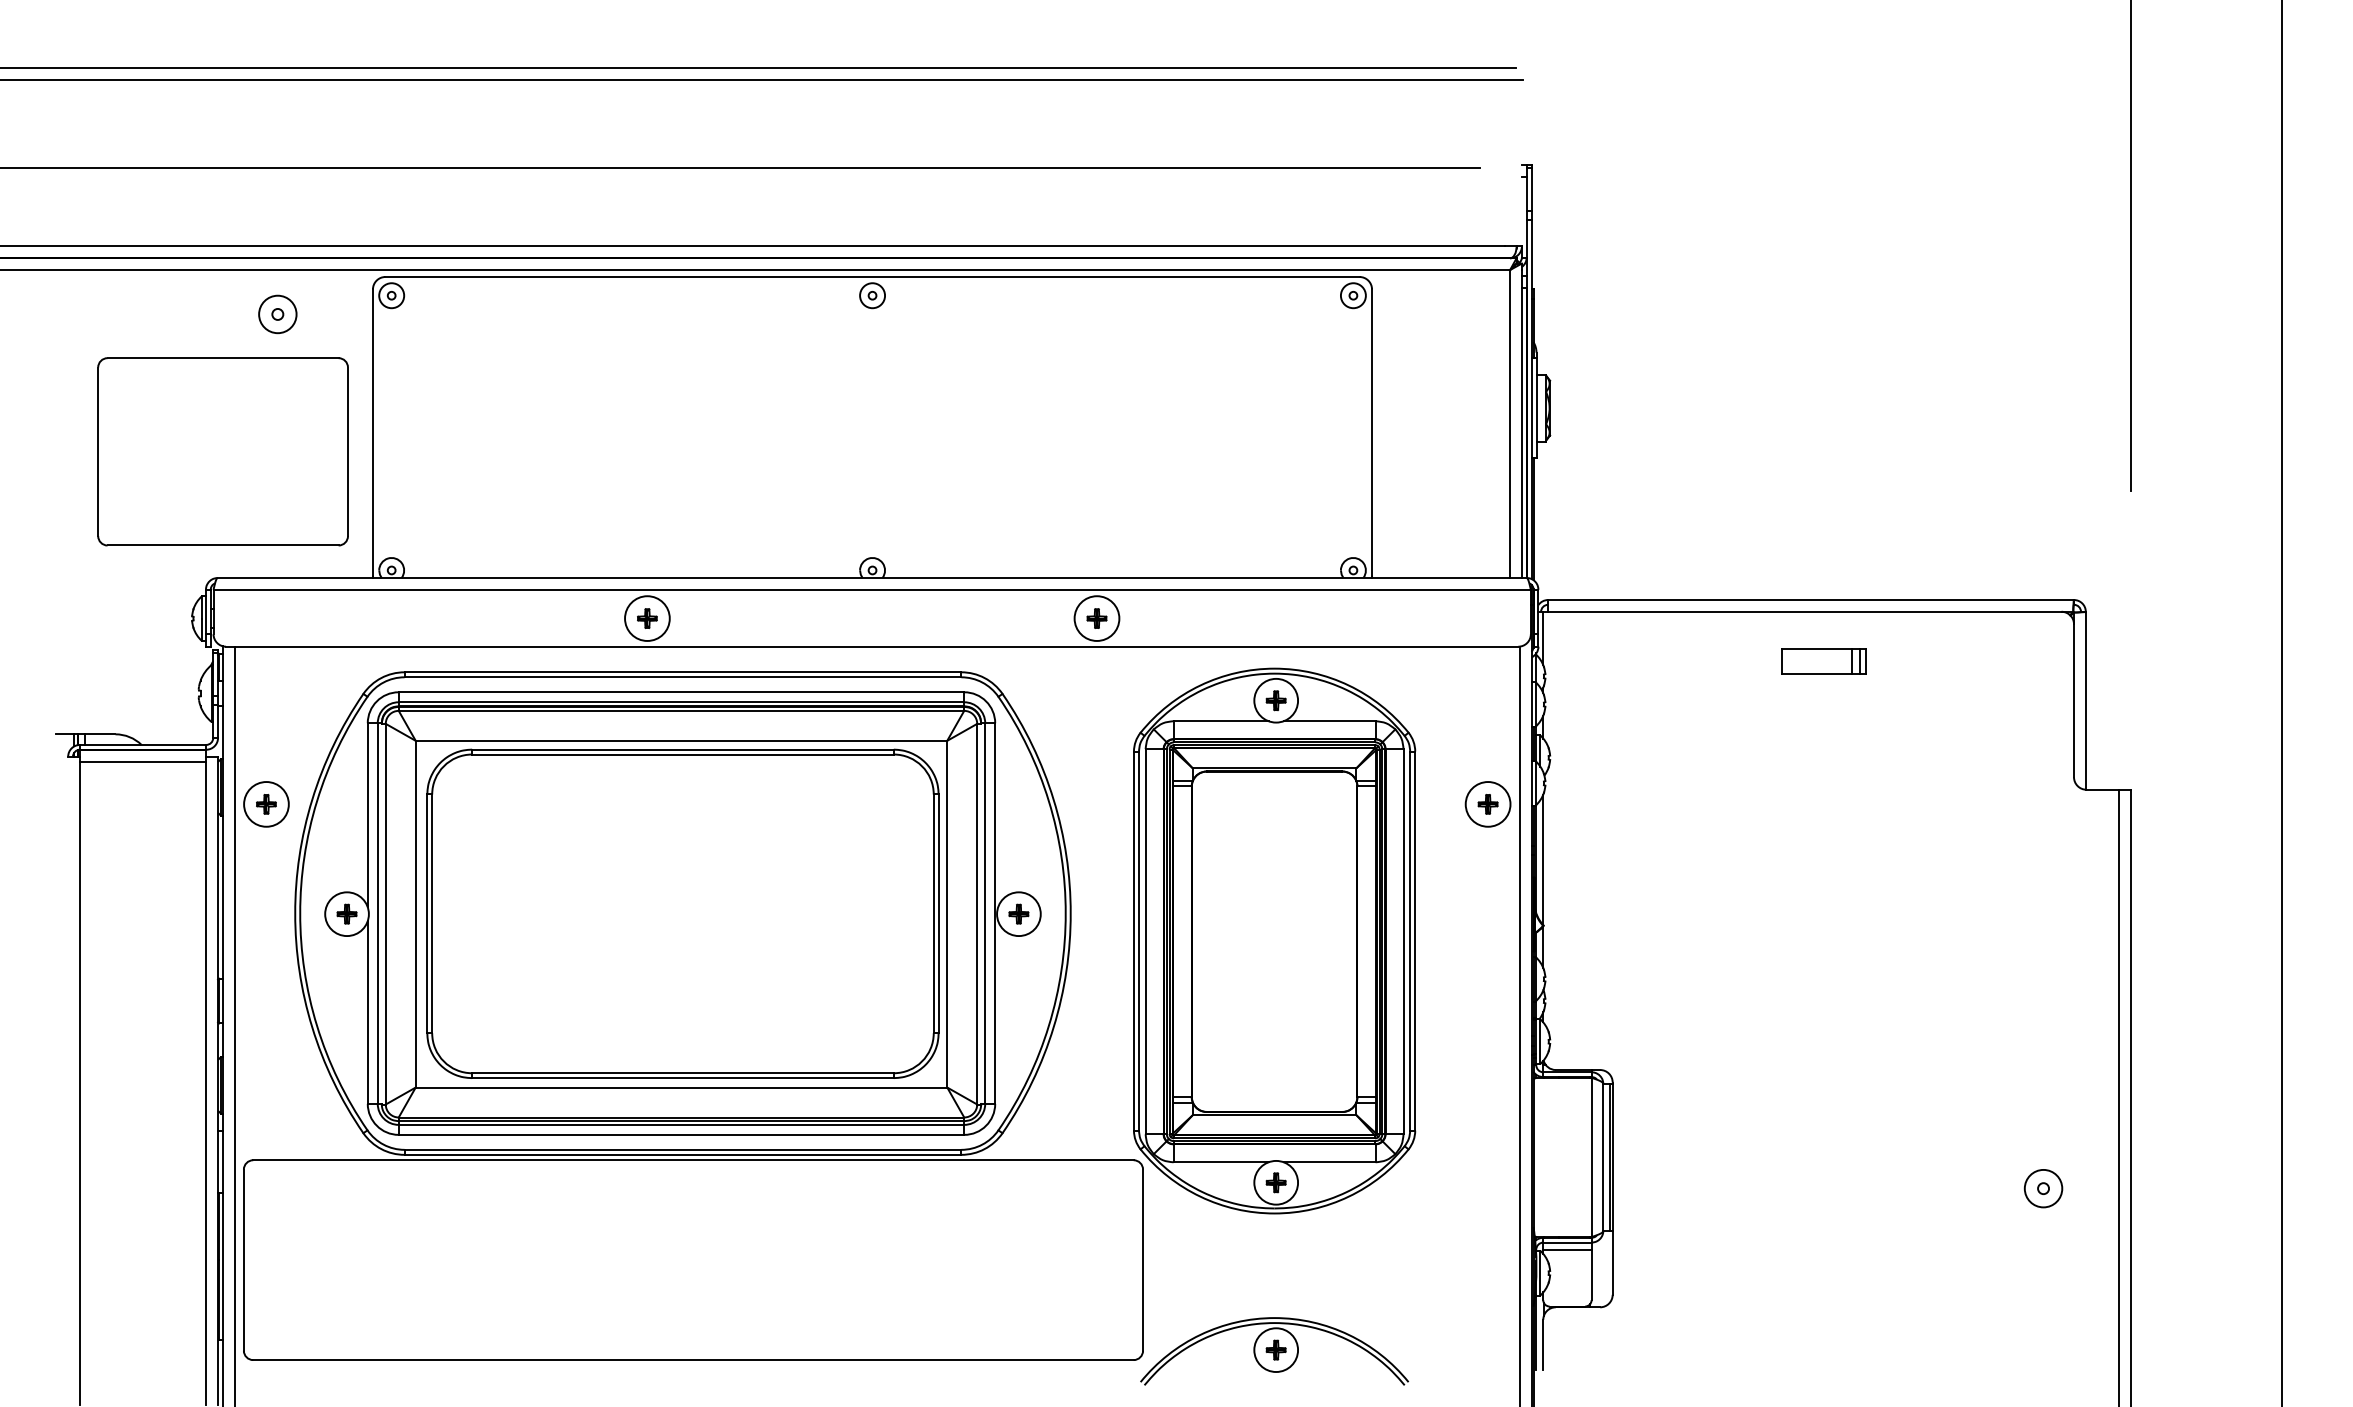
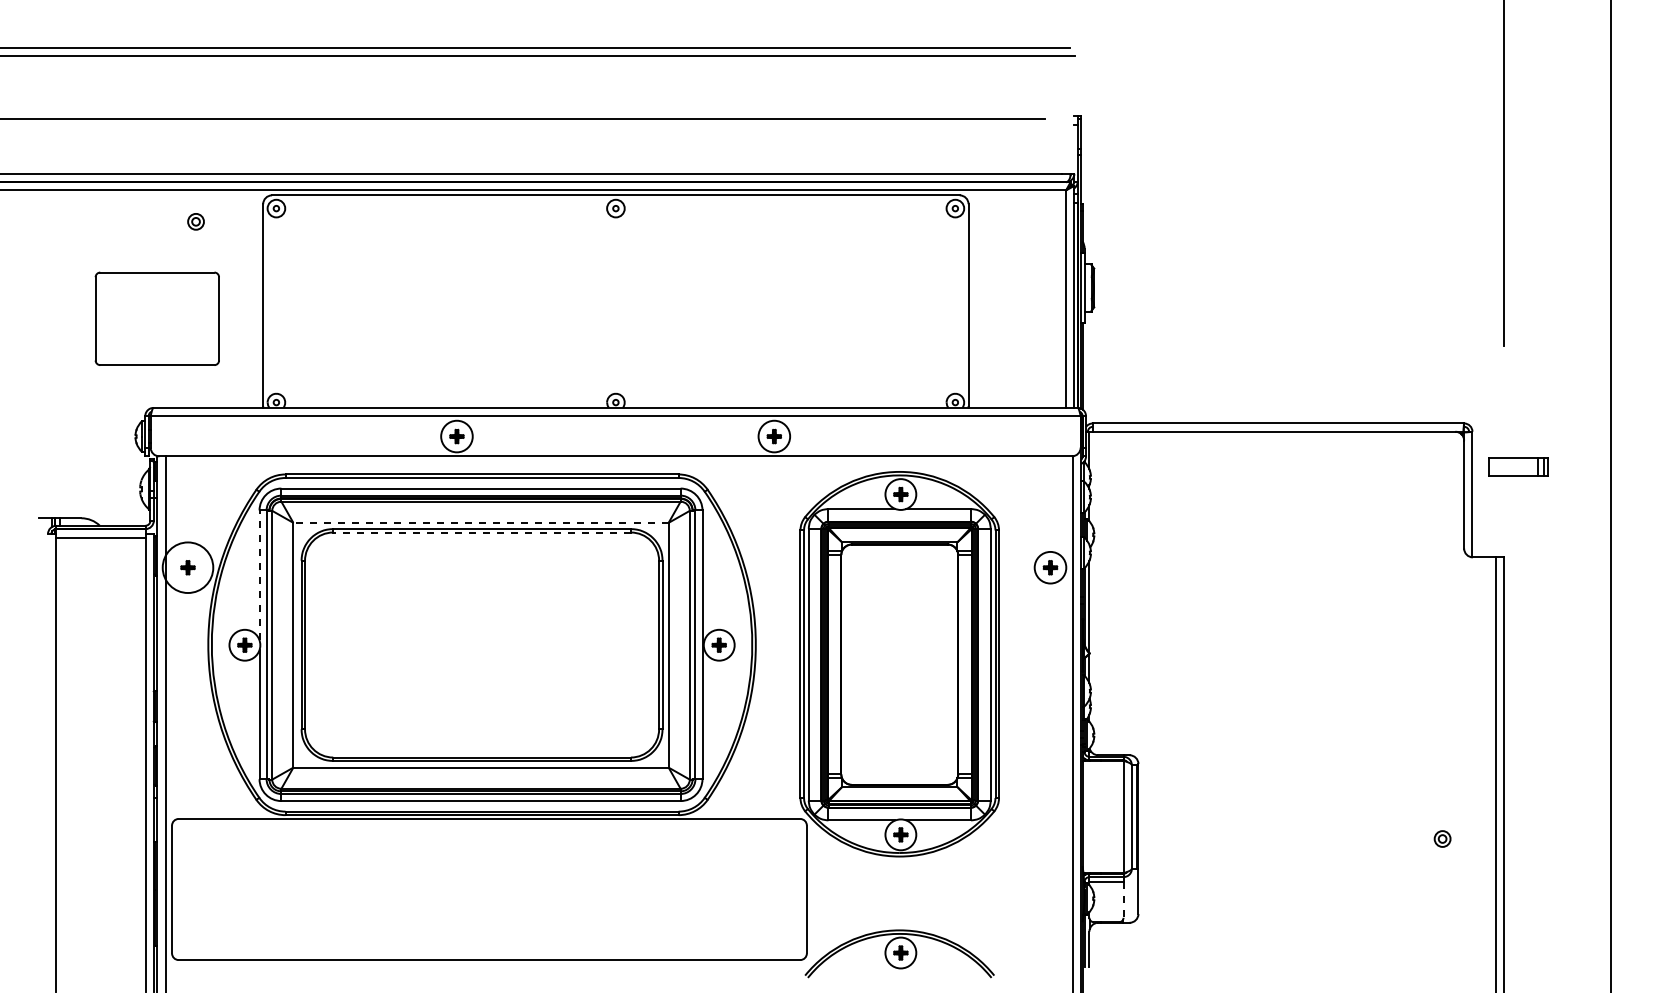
circle: (277, 314) -> (195, 221), size x0.6
part: (222, 451) -> (156, 318), size x0.7
part: (1823, 661) -> (1518, 466), moved
line: (681, 740) -> (481, 522), solid -> dashed
line: (682, 754) -> (481, 532), solid -> dashed
circle: (266, 804) -> (188, 567), size x1.6
line: (367, 814) -> (259, 574), solid -> dashed
circle: (2043, 1188) -> (1442, 838), size x0.6
line: (1591, 1275) -> (1123, 900), solid -> dashed

